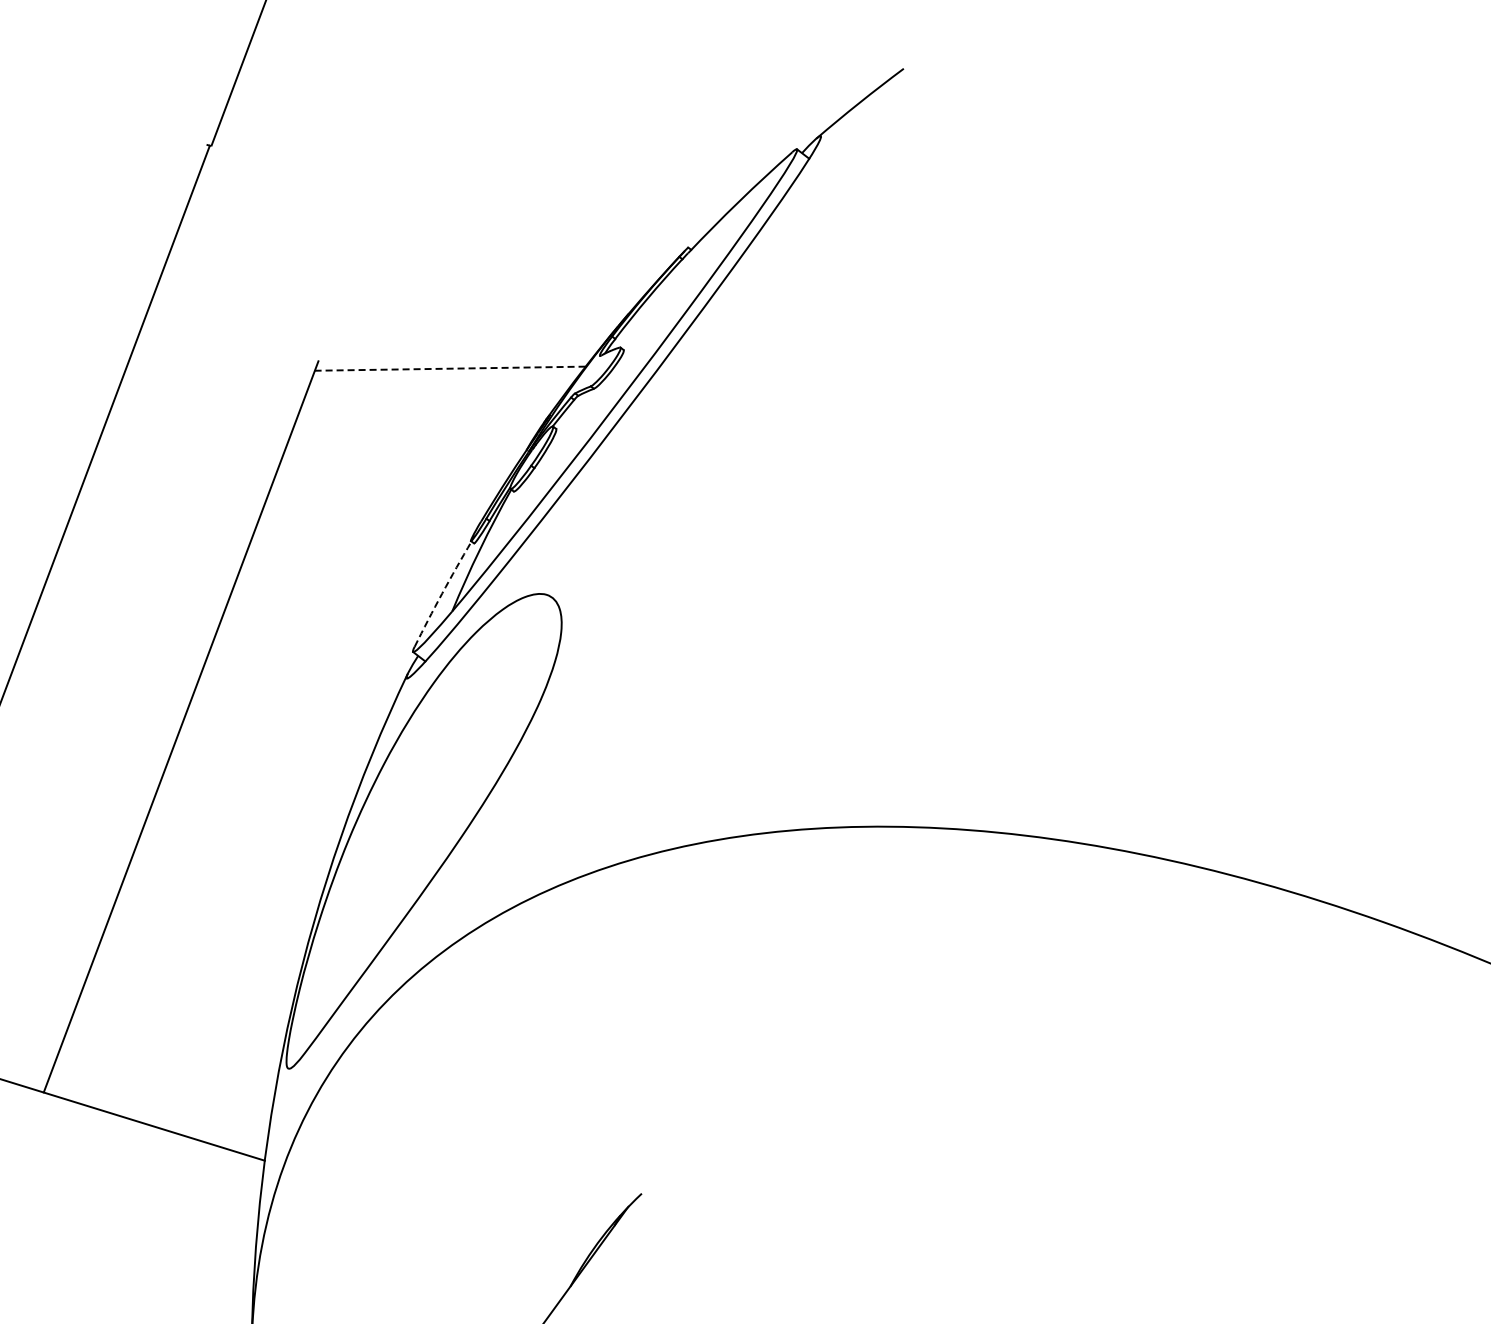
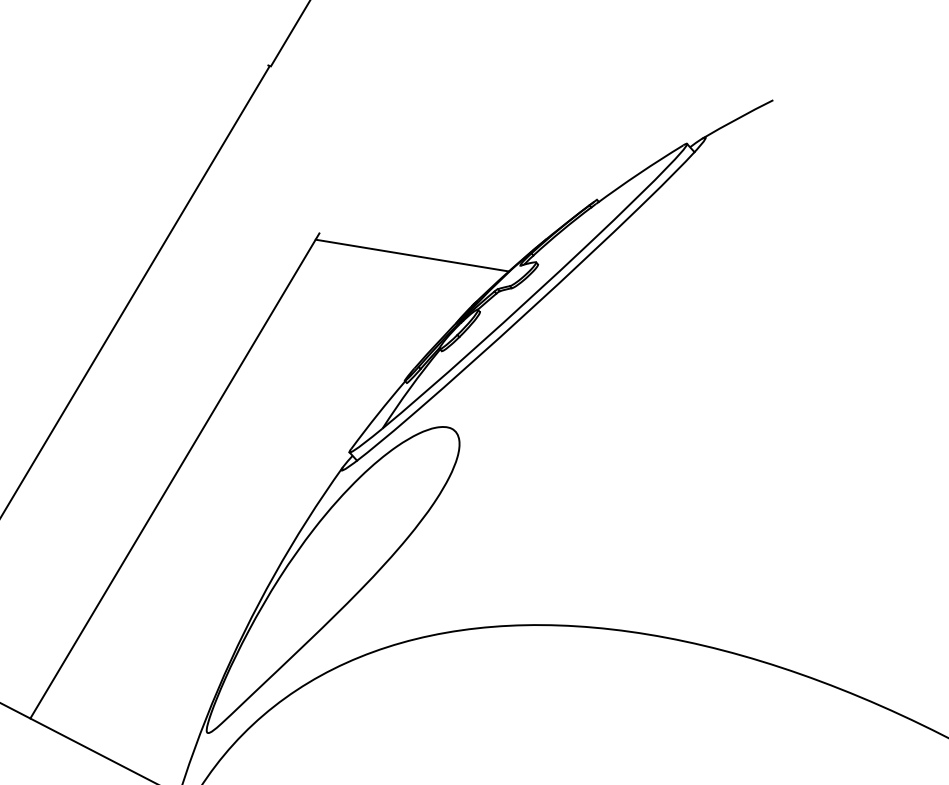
line: (449, 368) -> (411, 255), dashed -> solid
arc: (442, 593) -> (377, 414), dashed -> solid

